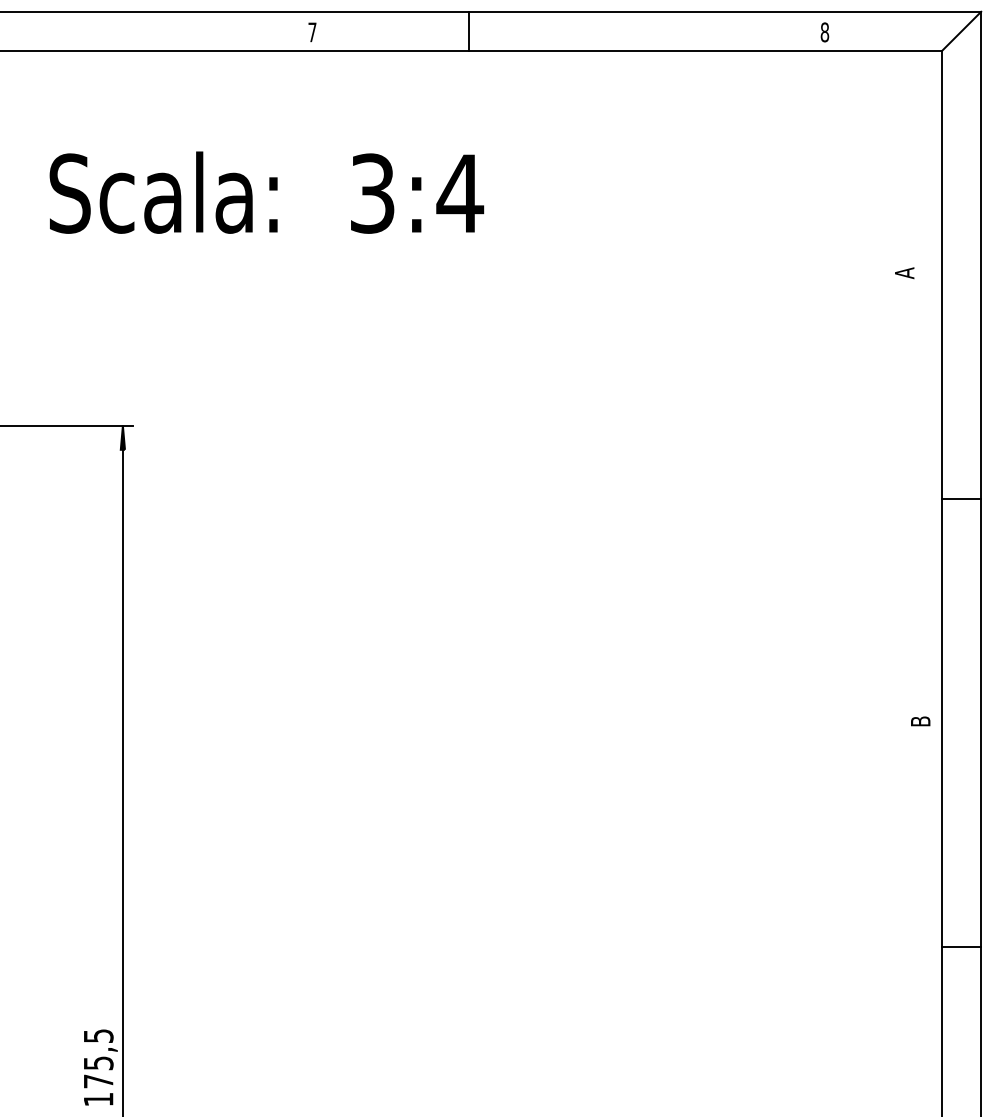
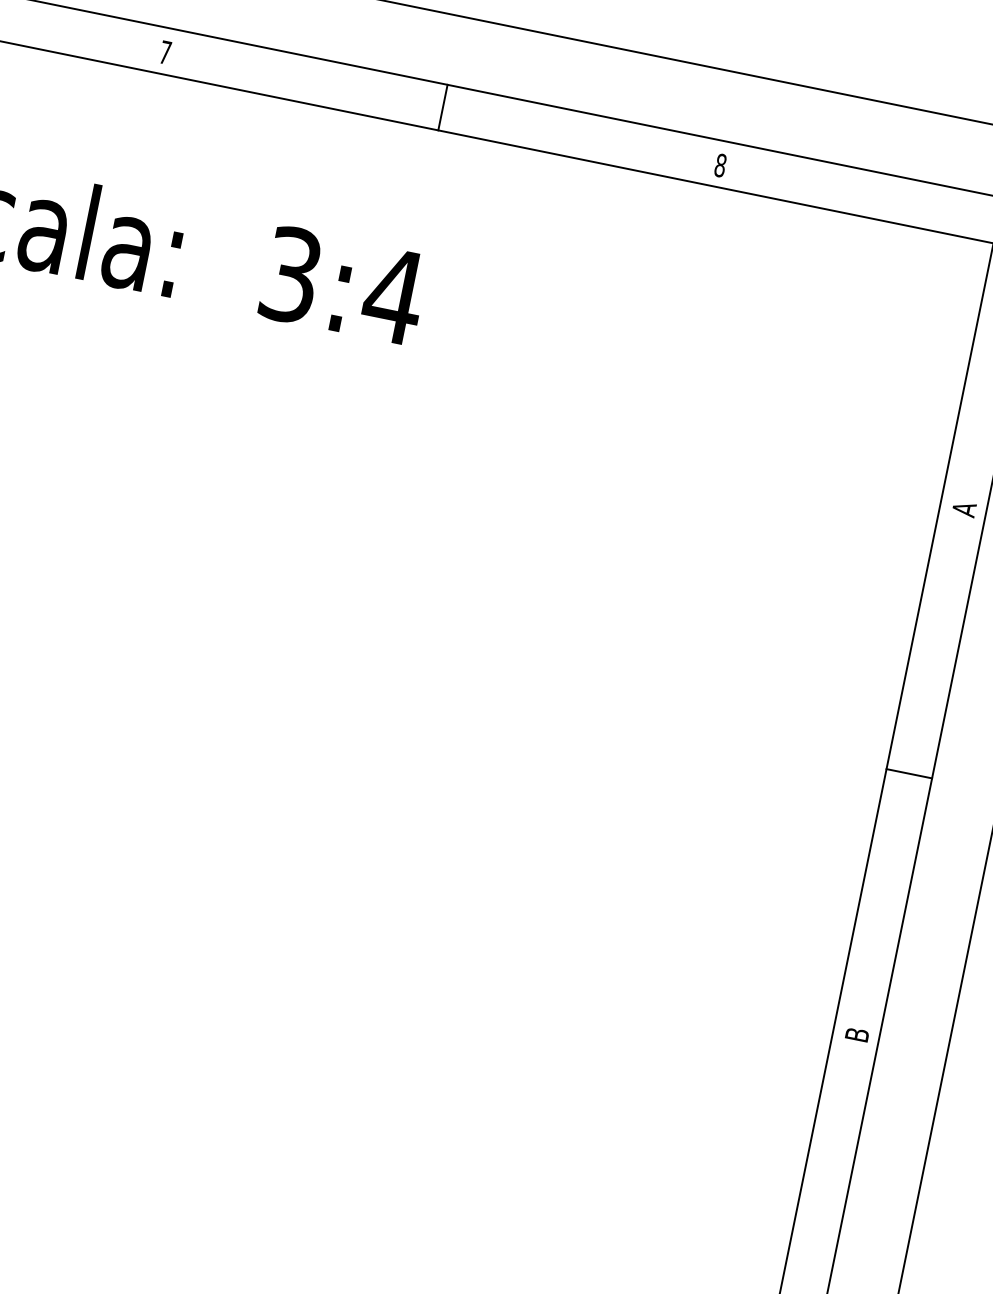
text: (312, 32) -> (165, 52), moved
text: (824, 32) -> (720, 165), moved
text: (904, 273) -> (963, 509), moved
text: (920, 721) -> (857, 1034), moved

